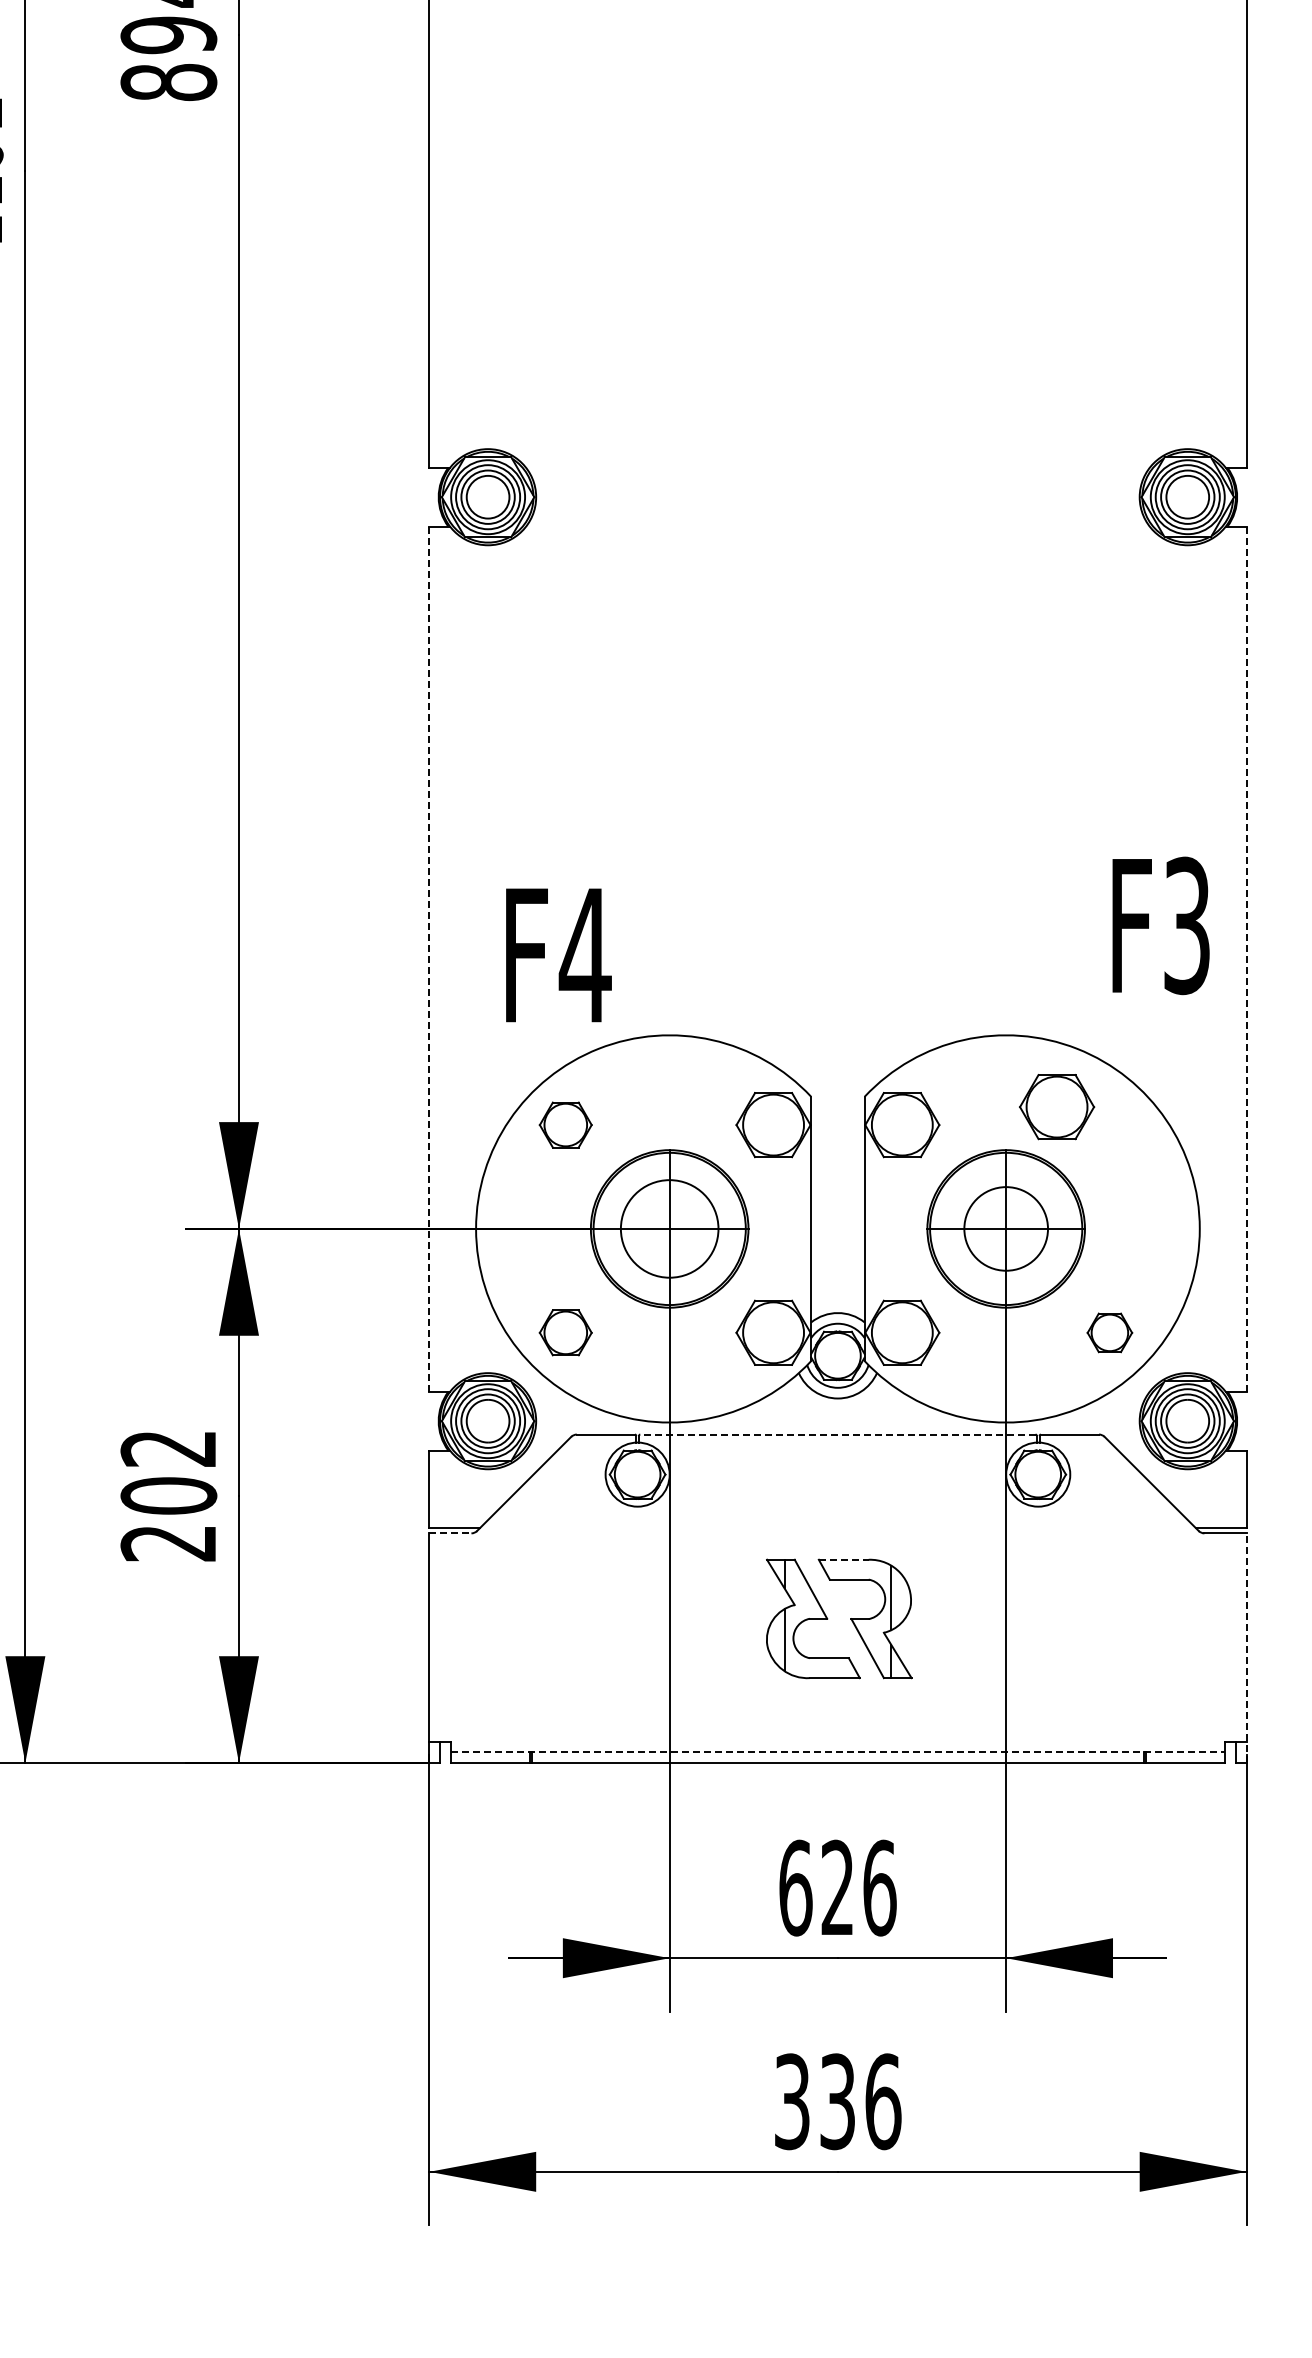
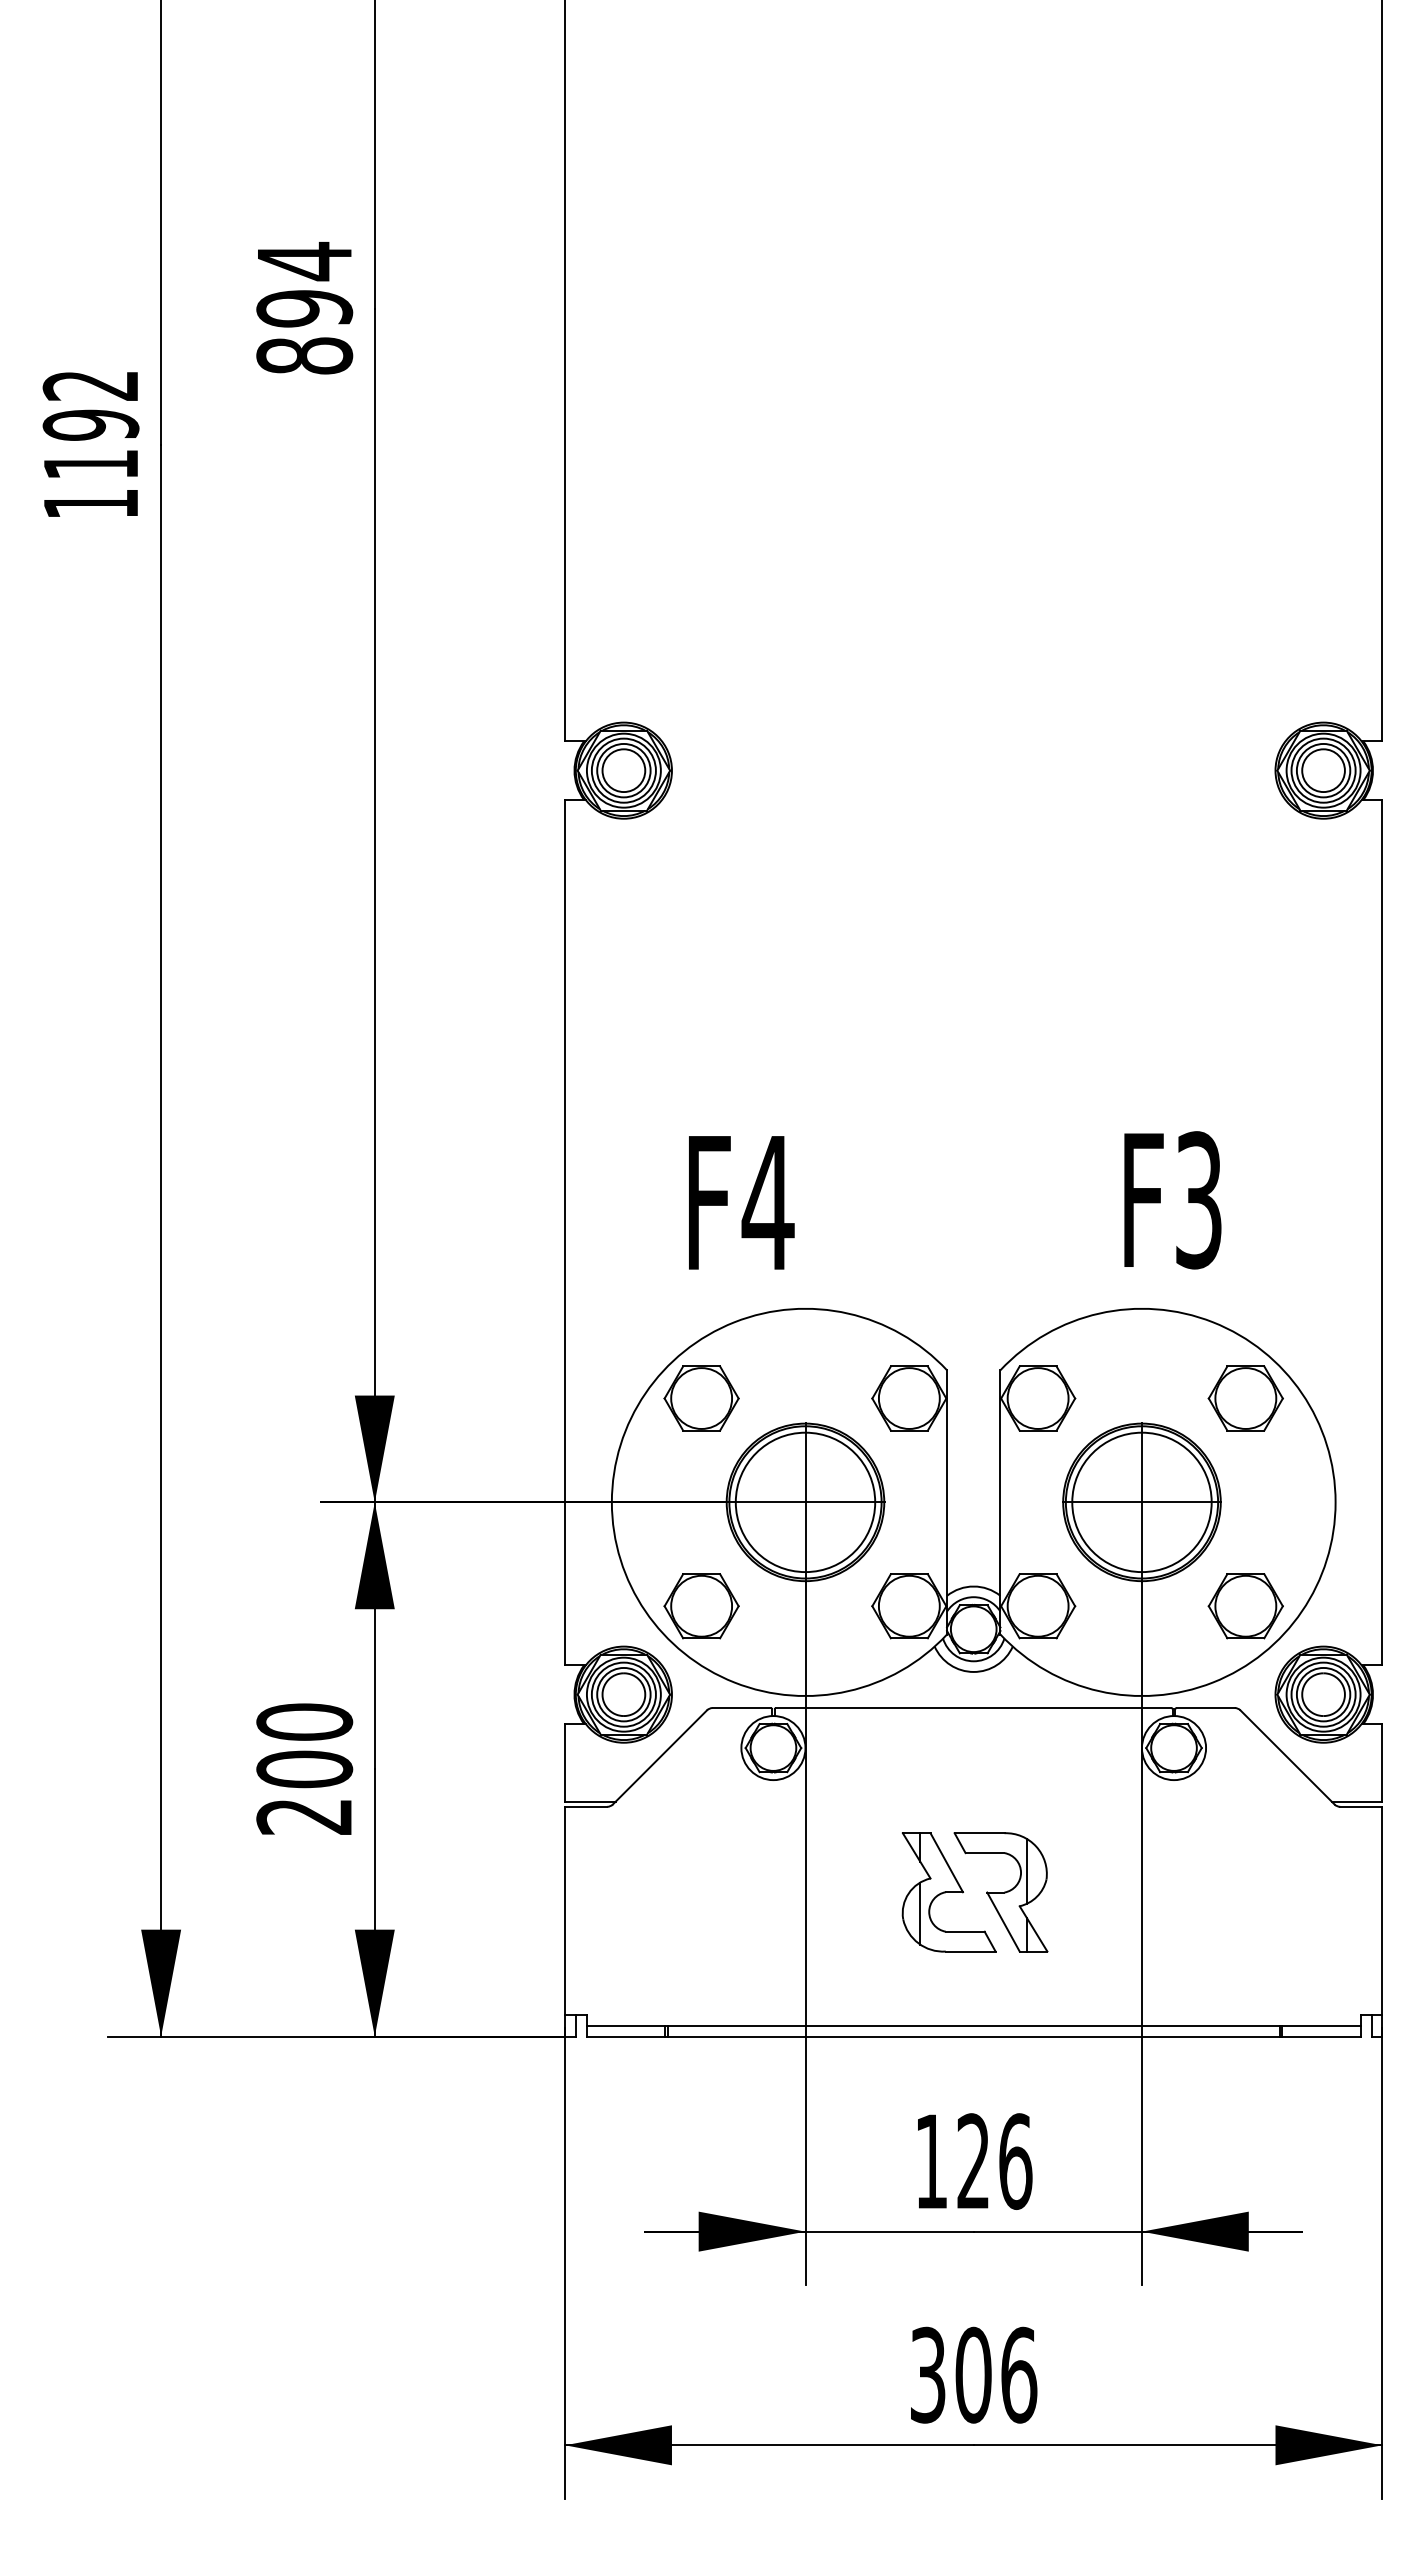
text: (1160, 926) -> (1172, 1200), moved
text: (558, 955) -> (741, 1202), moved
line: (429, 959) -> (565, 1232), dashed -> solid
line: (1246, 959) -> (1382, 1232), dashed -> solid
part: (1056, 1107) -> (1245, 1398), moved
part: (565, 1125) -> (701, 1398), size x1.43
circle: (669, 1229) -> (805, 1502), size x1.43
circle: (1005, 1229) -> (1141, 1502), size x1.67
part: (565, 1333) -> (701, 1606), size x1.43
part: (1109, 1333) -> (1245, 1606), size x1.67
line: (837, 1435) -> (973, 1708), dashed -> solid
text: (168, 1448) -> (304, 1721), 202 -> 200
line: (450, 1533) -> (586, 1806), dashed -> solid
line: (843, 1560) -> (979, 1833), dashed -> solid
line: (1246, 1648) -> (1382, 1921), dashed -> solid
line: (838, 1752) -> (974, 2025), dashed -> solid
text: (795, 1888) -> (931, 2161), 626 -> 126
text: (837, 2101) -> (973, 2374), 336 -> 306

